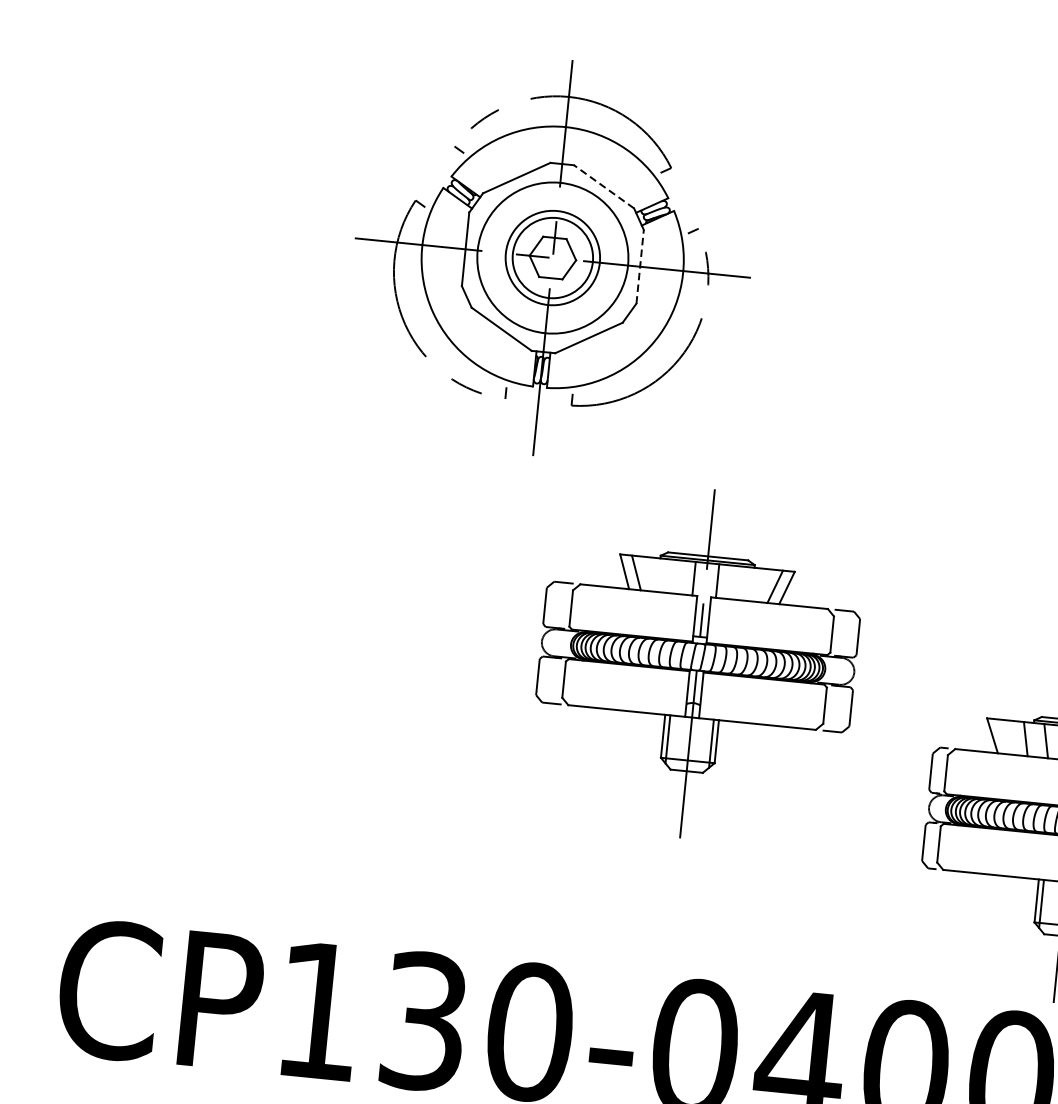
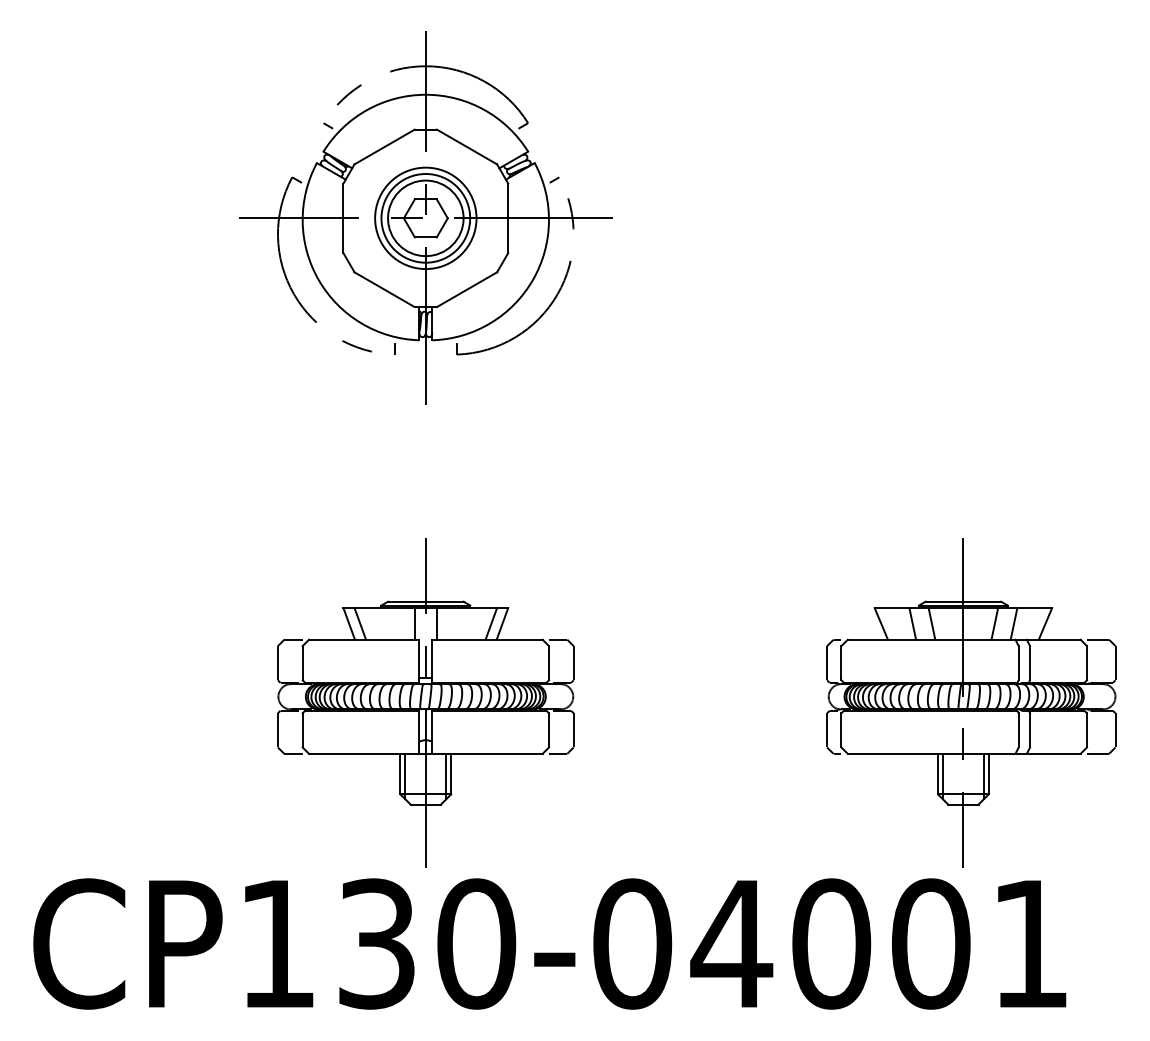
line: (604, 187) -> (467, 147), dashed -> solid
circle: (552, 258) -> (425, 218), size x0.71
line: (640, 266) -> (508, 218), dashed -> solid
part: (697, 663) -> (425, 702), moved

